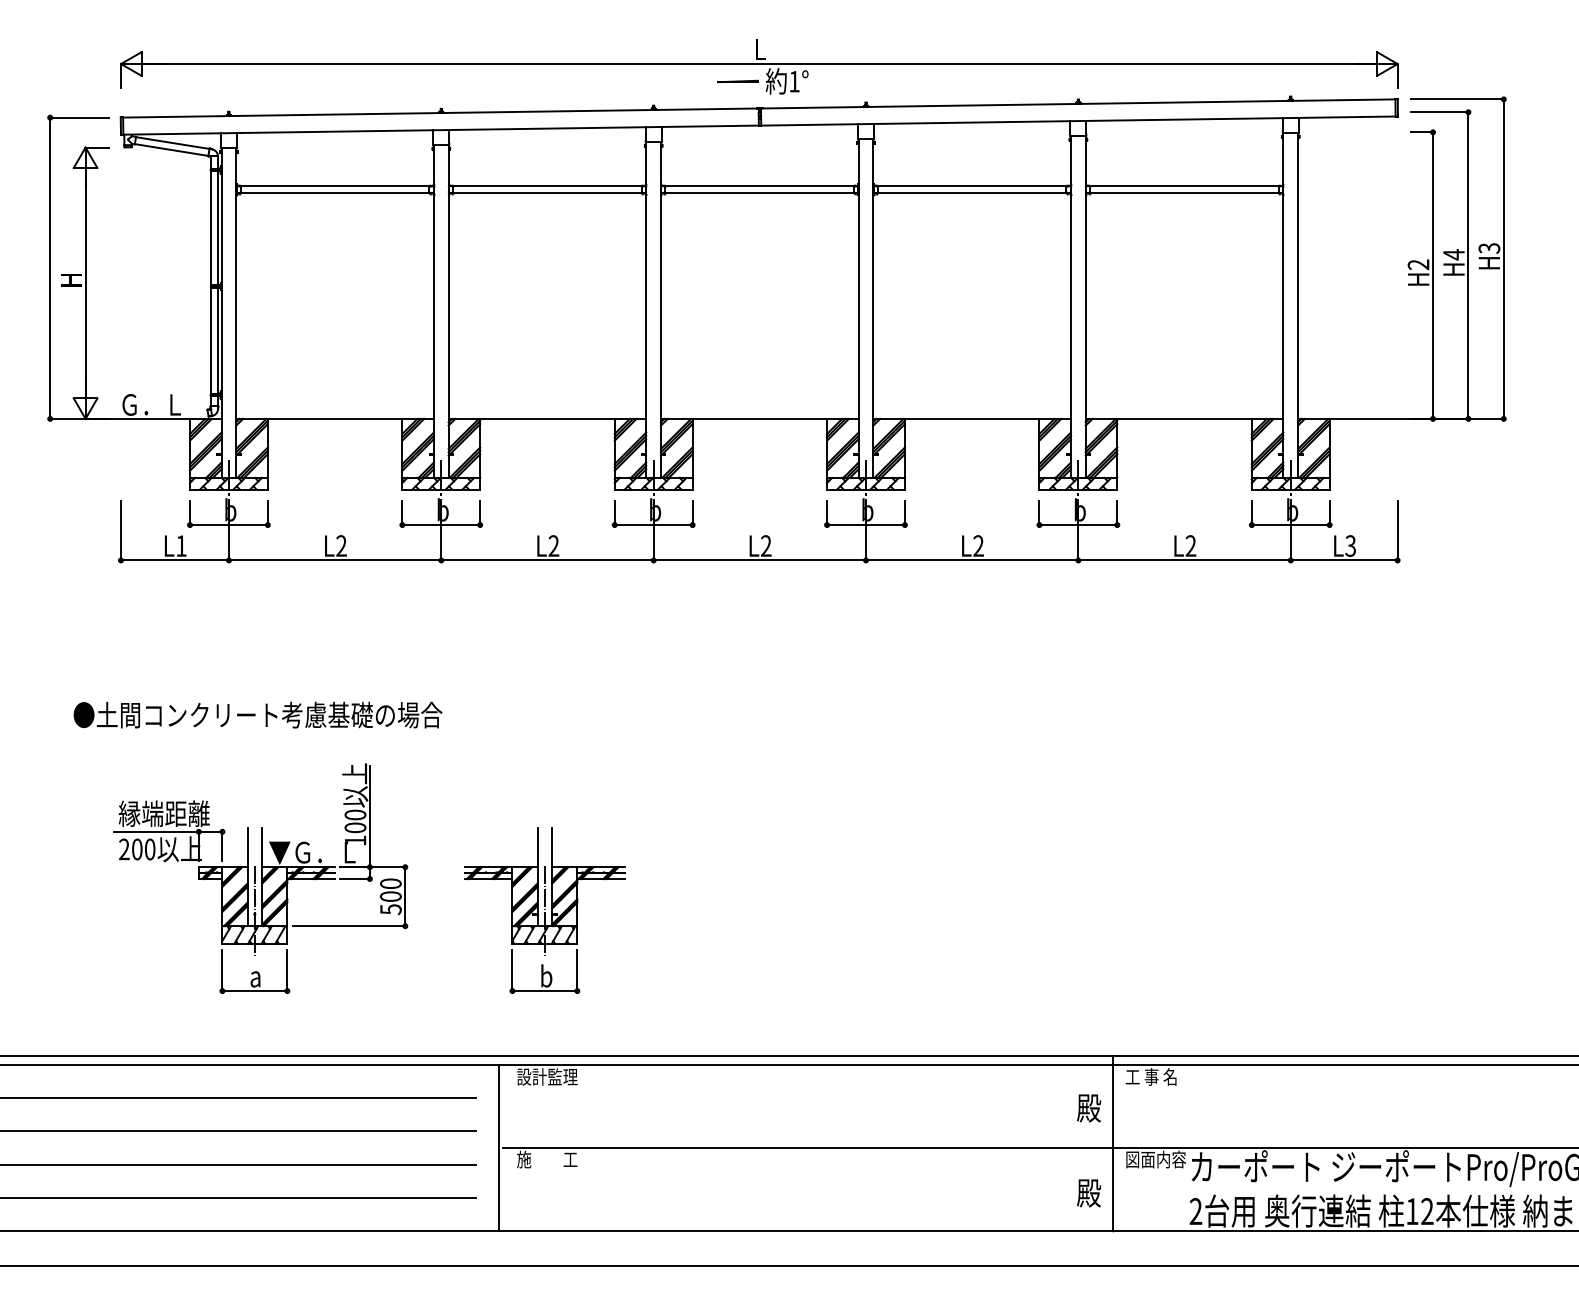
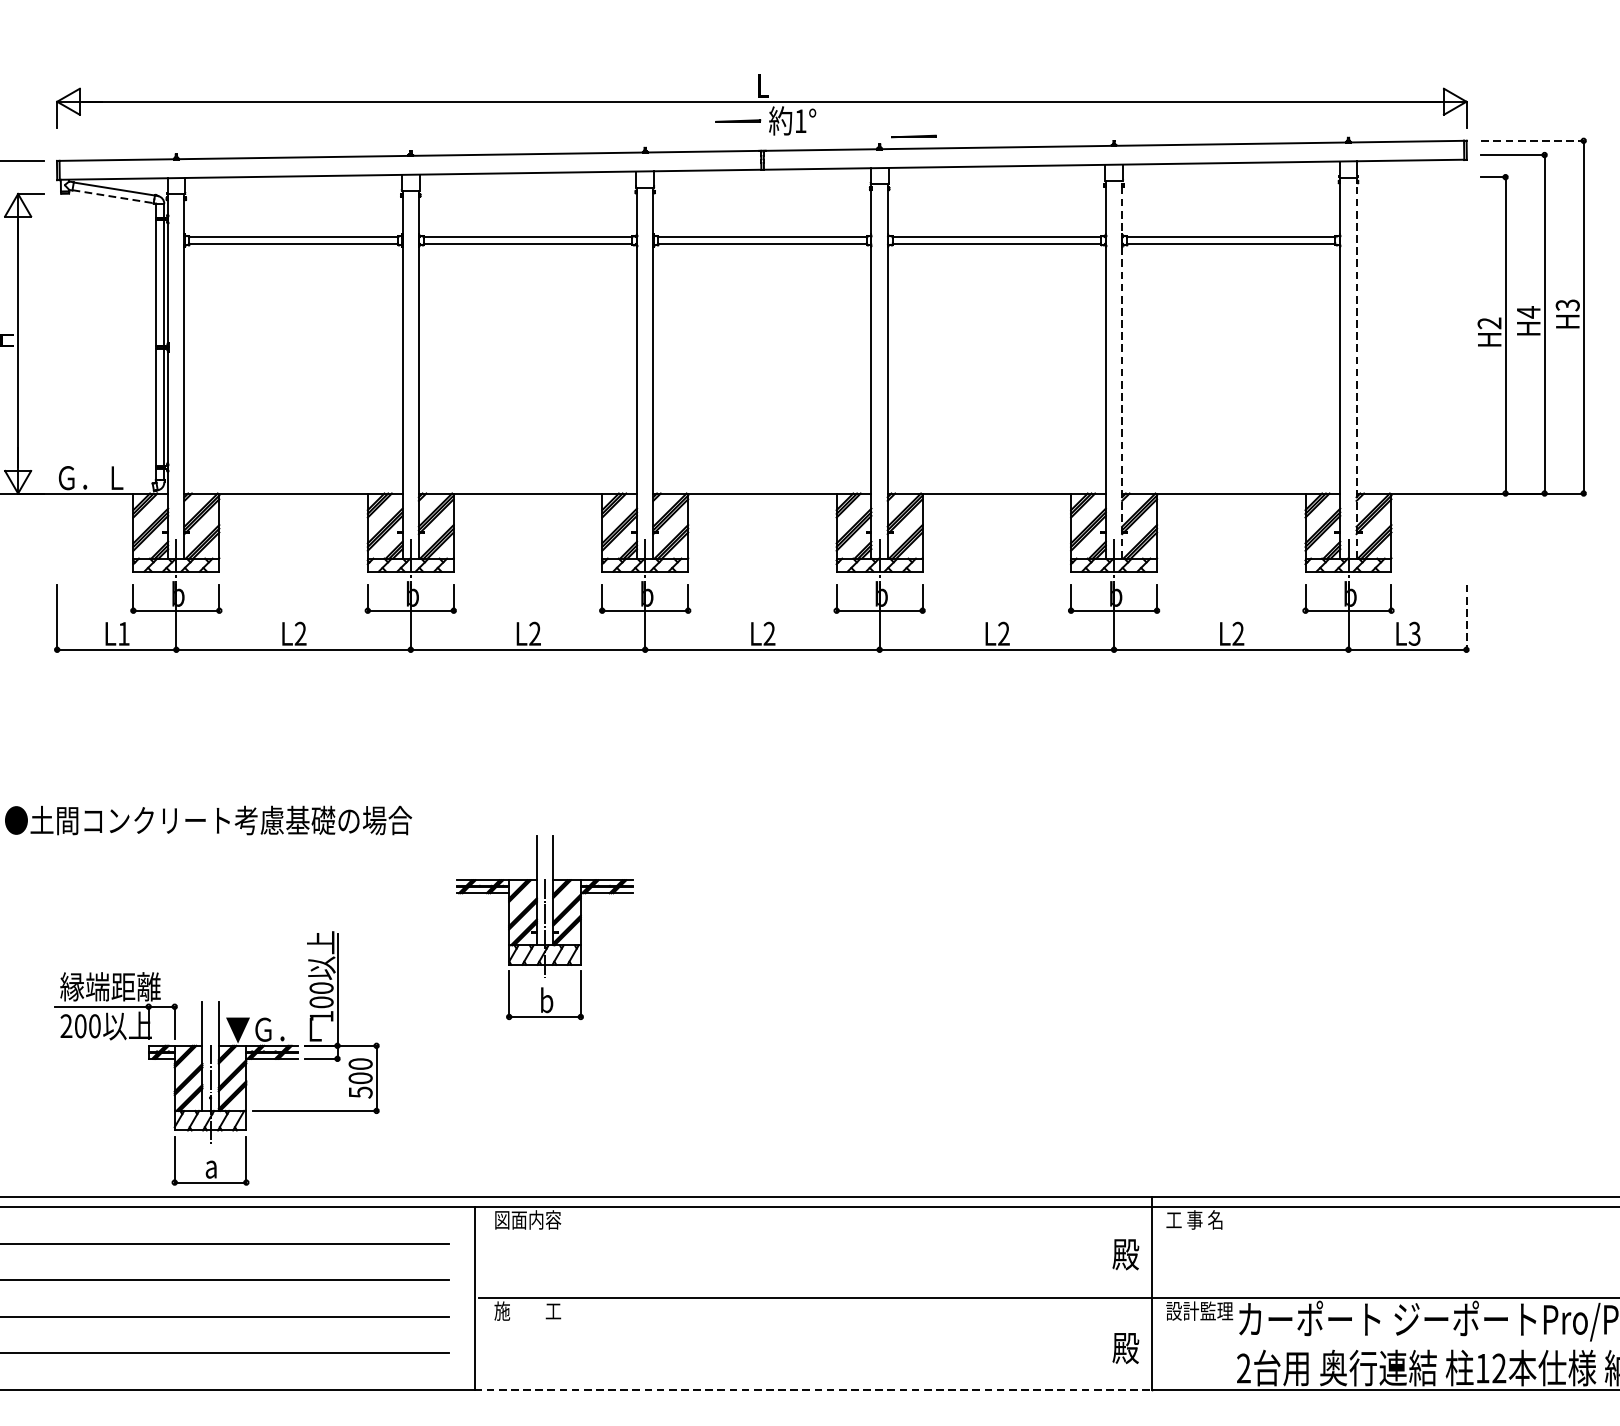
line: (896, 95) -> (913, 136), added
line: (1458, 99) -> (1533, 140), solid -> dashed
line: (172, 150) -> (114, 197), solid -> dashed
line: (1298, 305) -> (1357, 368), solid -> dashed
line: (1085, 306) -> (1121, 369), solid -> dashed
line: (1397, 531) -> (1466, 617), solid -> dashed
part: (260, 878) -> (216, 1058), moved
part: (544, 910) -> (544, 928), moved
text: (547, 1076) -> (528, 1219), 設計監理 -> 図面内容
text: (1155, 1159) -> (1199, 1311), 図面内容 -> 設計監理
line: (805, 1230) -> (812, 1389), solid -> dashed

